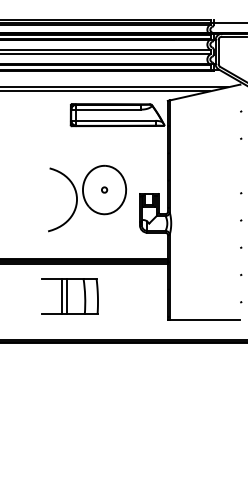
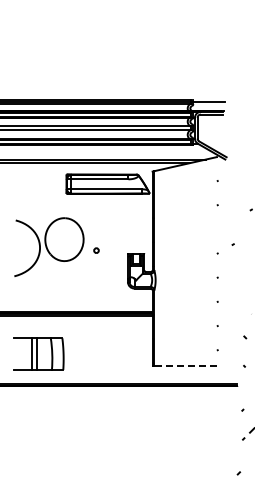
part: (87, 197) -> (49, 246), moved
part: (69, 295) -> (38, 353), moved
line: (204, 320) -> (185, 366), solid -> dashed

